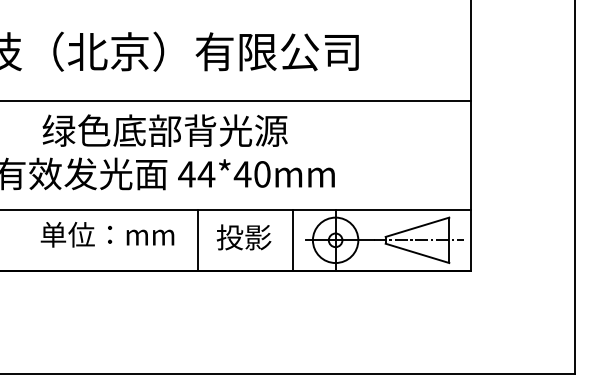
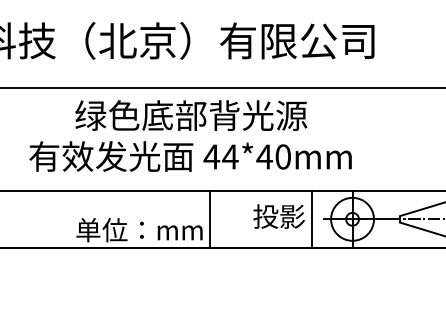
text: (107, 234) -> (139, 229), moved
text: (243, 237) -> (278, 216), moved
line: (198, 240) -> (210, 219), moved

